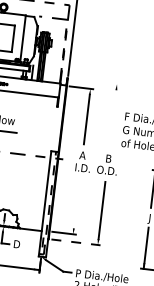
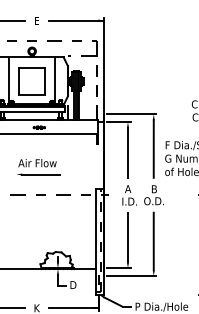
line: (94, 81) -> (131, 114), added
line: (112, 118) -> (153, 148), added
line: (76, 203) -> (127, 237), added
line: (75, 242) -> (131, 276), dashed -> solid

